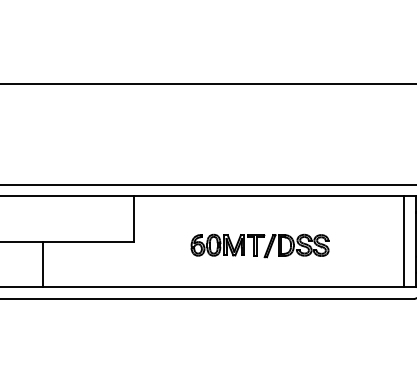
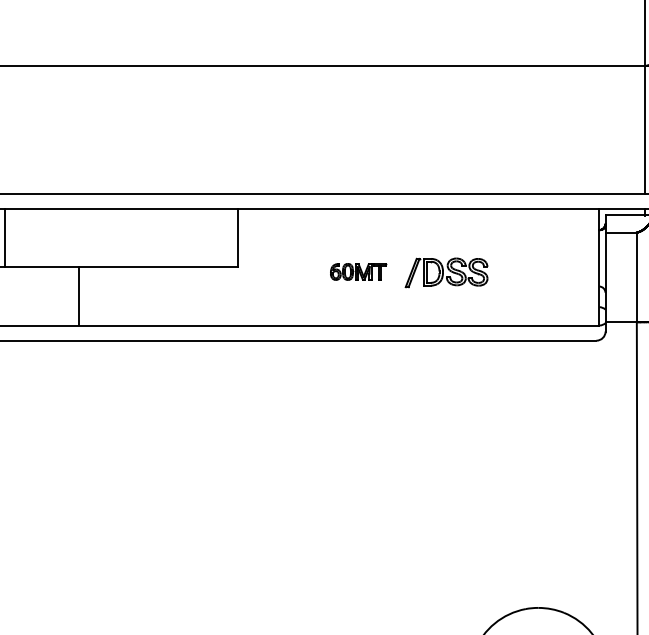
line: (404, 241) -> (584, 267), removed
part: (227, 244) -> (358, 271), size x0.6
line: (42, 264) -> (78, 296), moved

